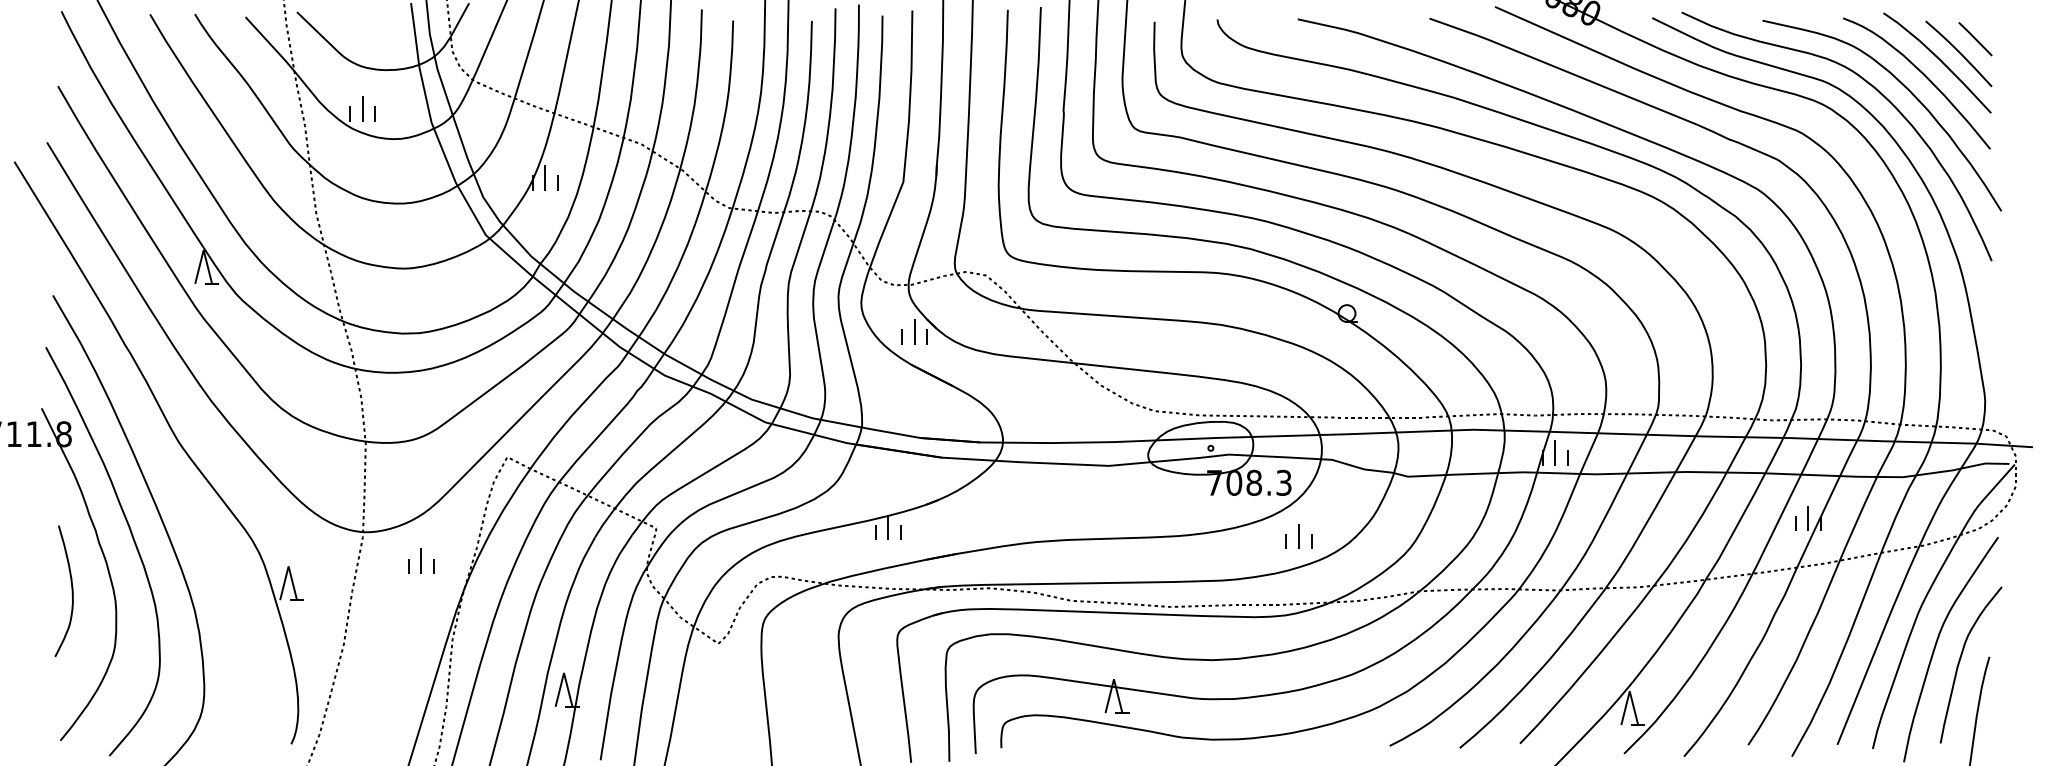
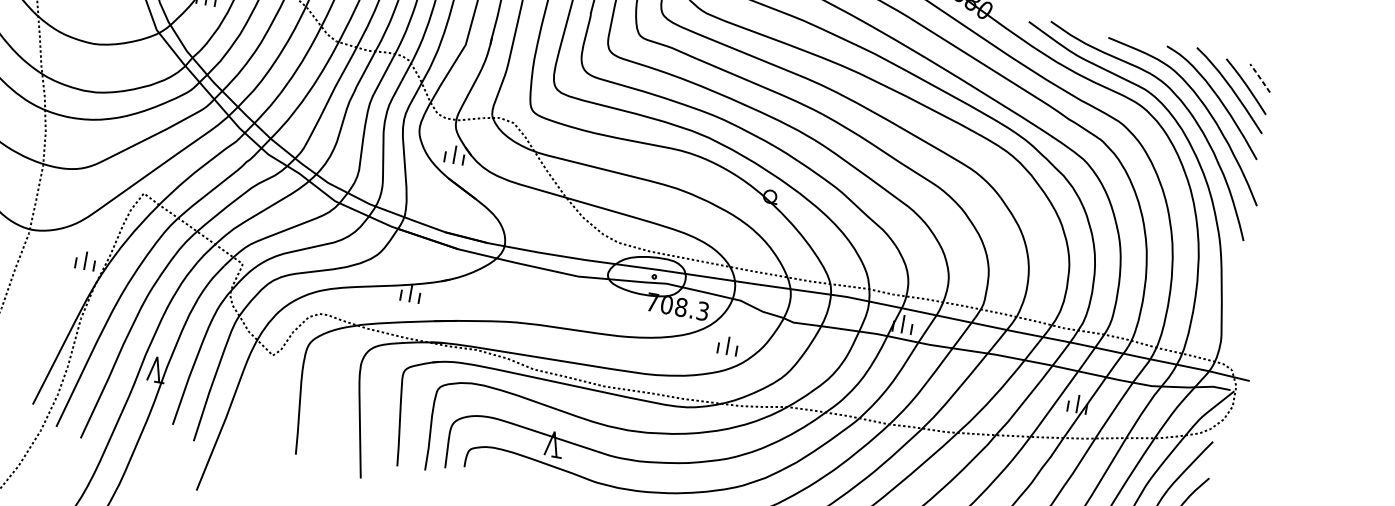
line: (1974, 38) -> (1259, 77), solid -> dashed
part: (1298, 536) -> (727, 345), moved
part: (421, 560) -> (85, 260), moved

